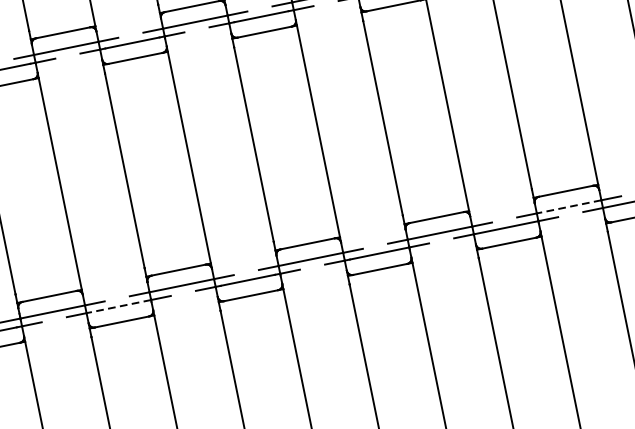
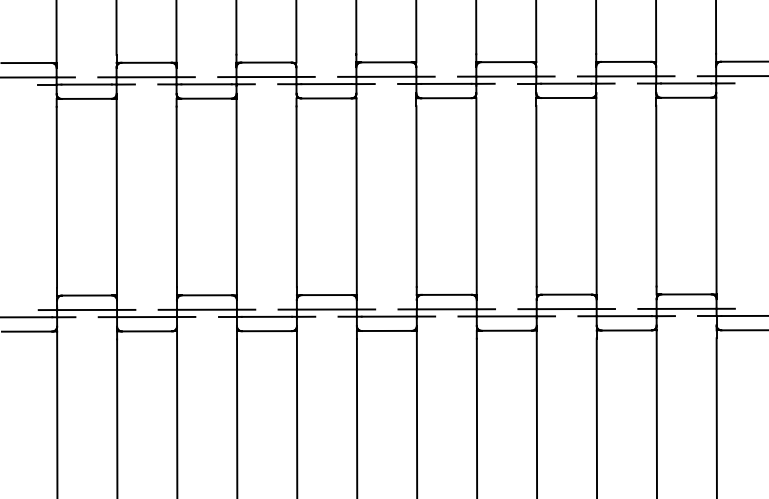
line: (568, 207) -> (566, 309), dashed -> solid
line: (119, 306) -> (147, 317), dashed -> solid

